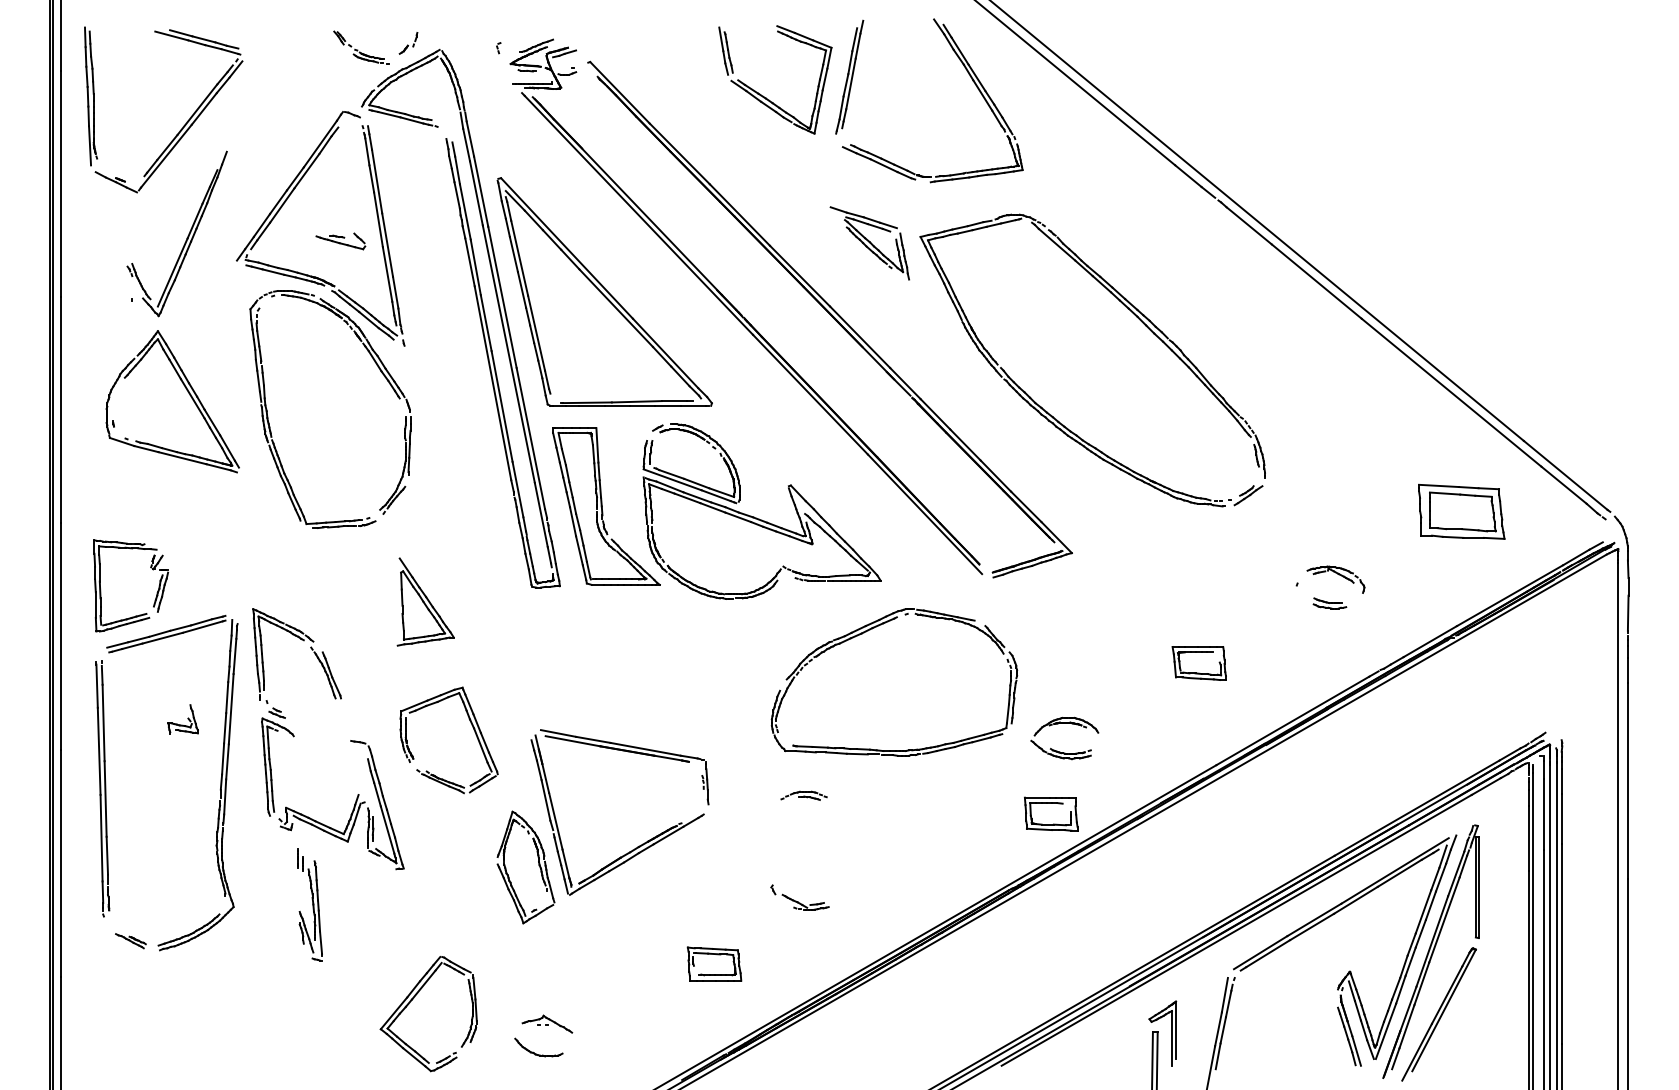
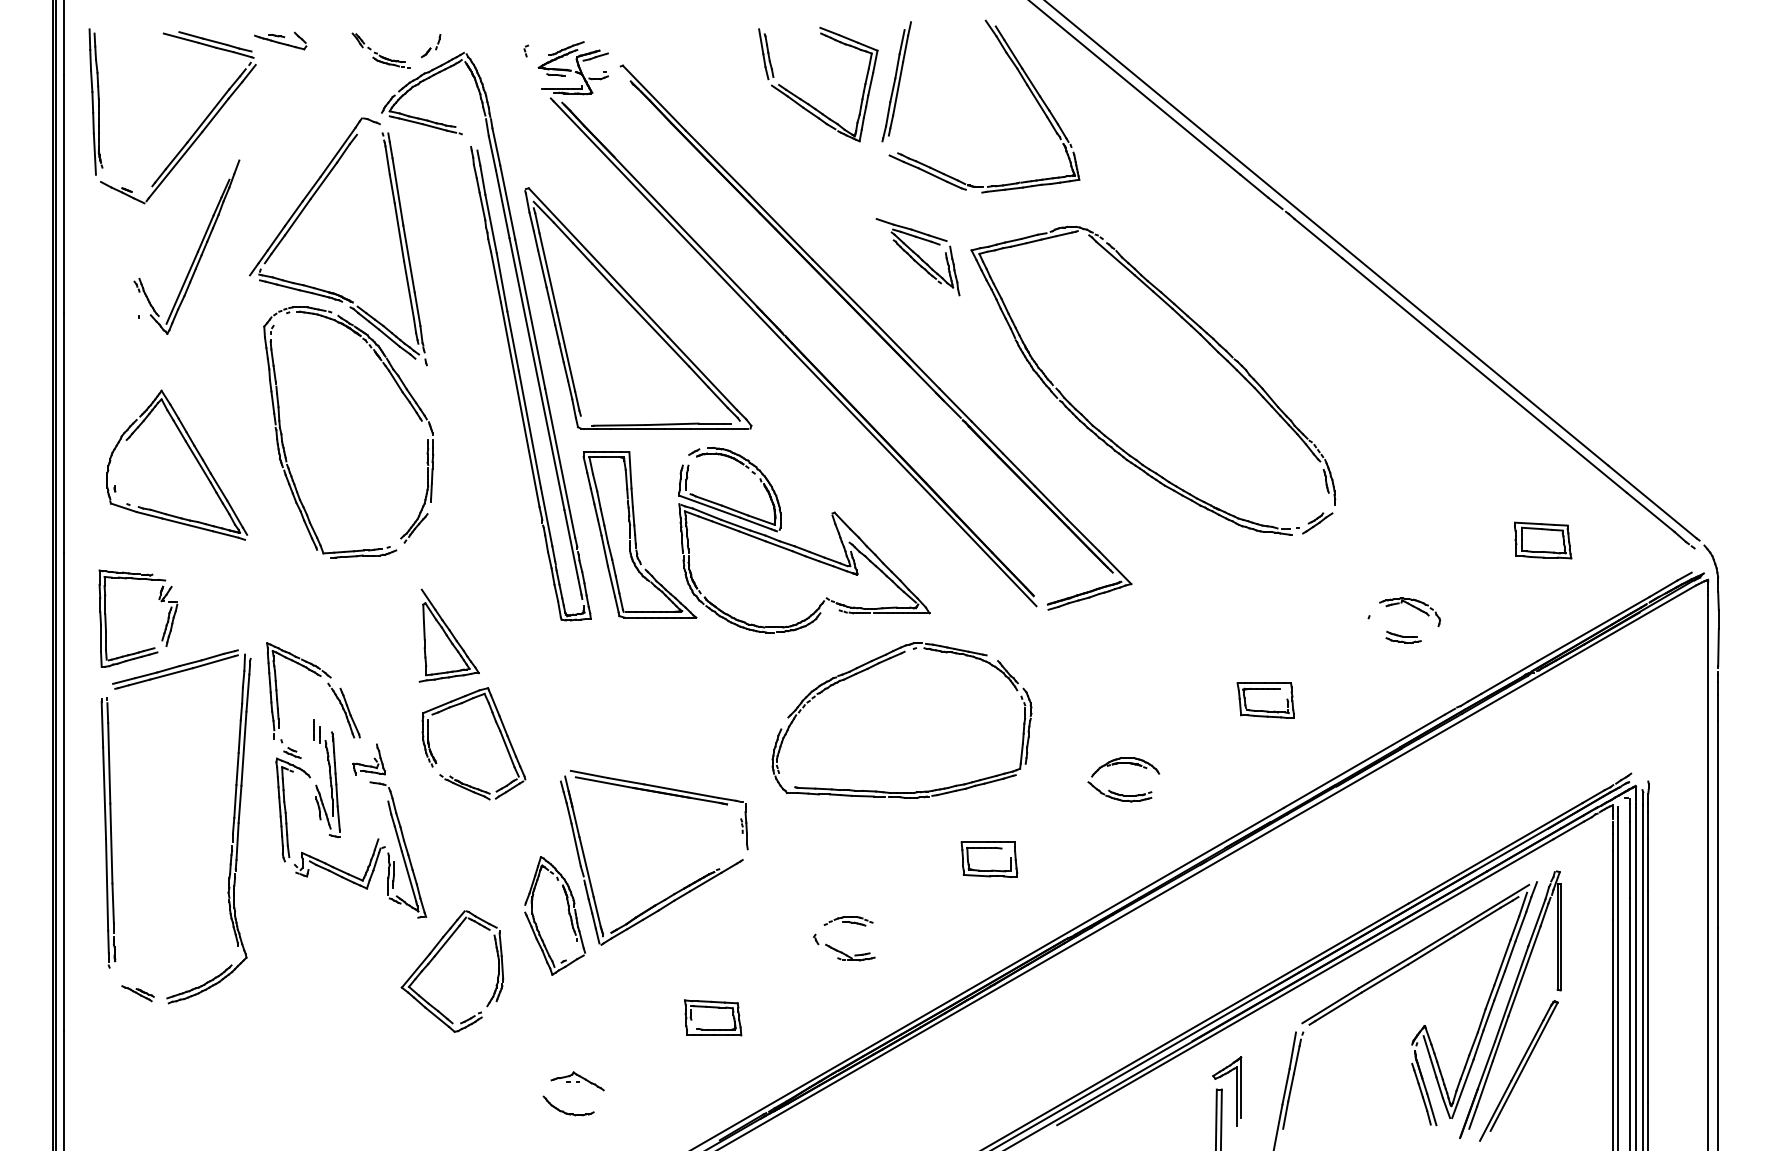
part: (340, 240) -> (280, 40), moved
part: (188, 393) -> (193, 456), moved
part: (1462, 511) -> (1543, 540), size x0.62
part: (868, 631) -> (874, 666), moved
part: (182, 719) -> (368, 759), moved
part: (473, 729) -> (499, 732), moved
part: (803, 796) -> (848, 921), moved
part: (1051, 814) -> (989, 859), moved
part: (309, 905) -> (326, 778), moved
part: (714, 963) -> (713, 1017), moved
part: (412, 1000) -> (435, 957), moved

